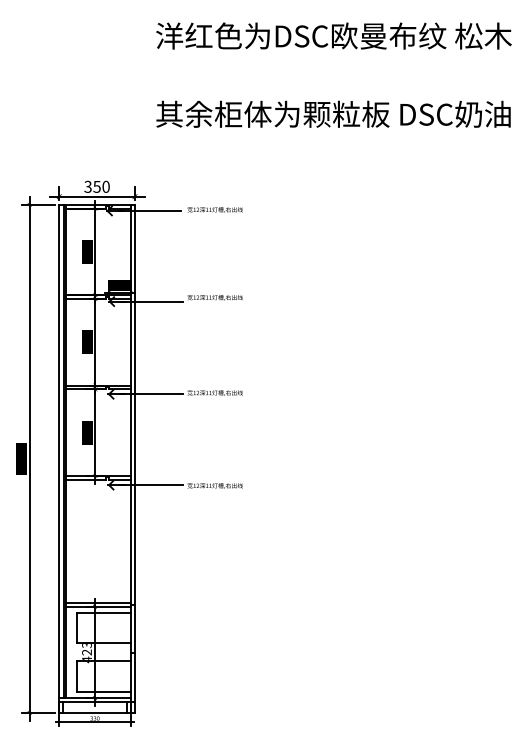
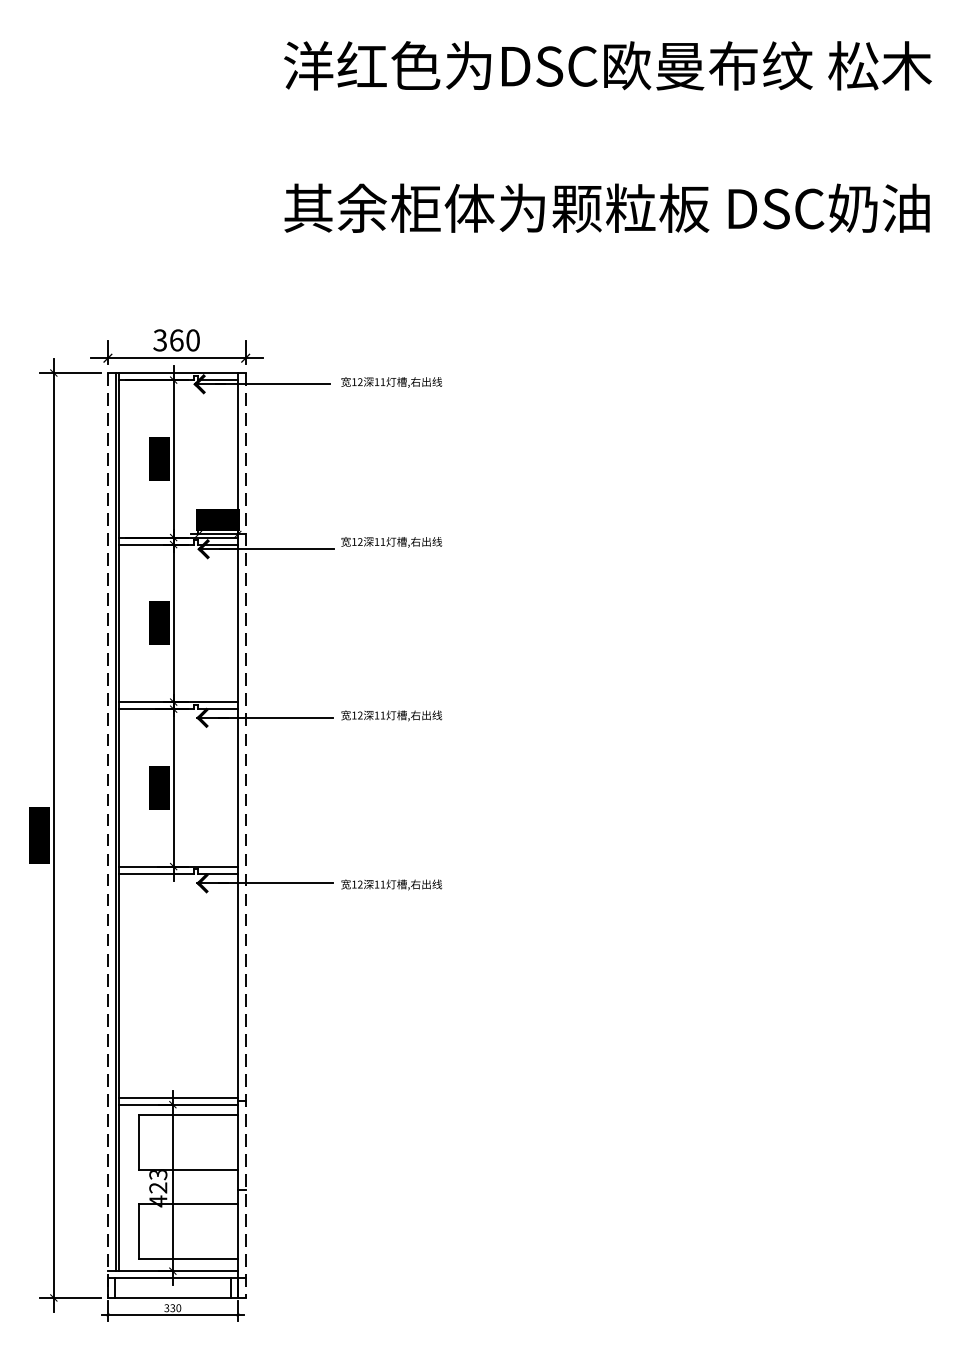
text: (96, 186) -> (175, 339), 350 -> 360
line: (59, 459) -> (108, 836), solid -> dashed
line: (135, 459) -> (246, 836), solid -> dashed

